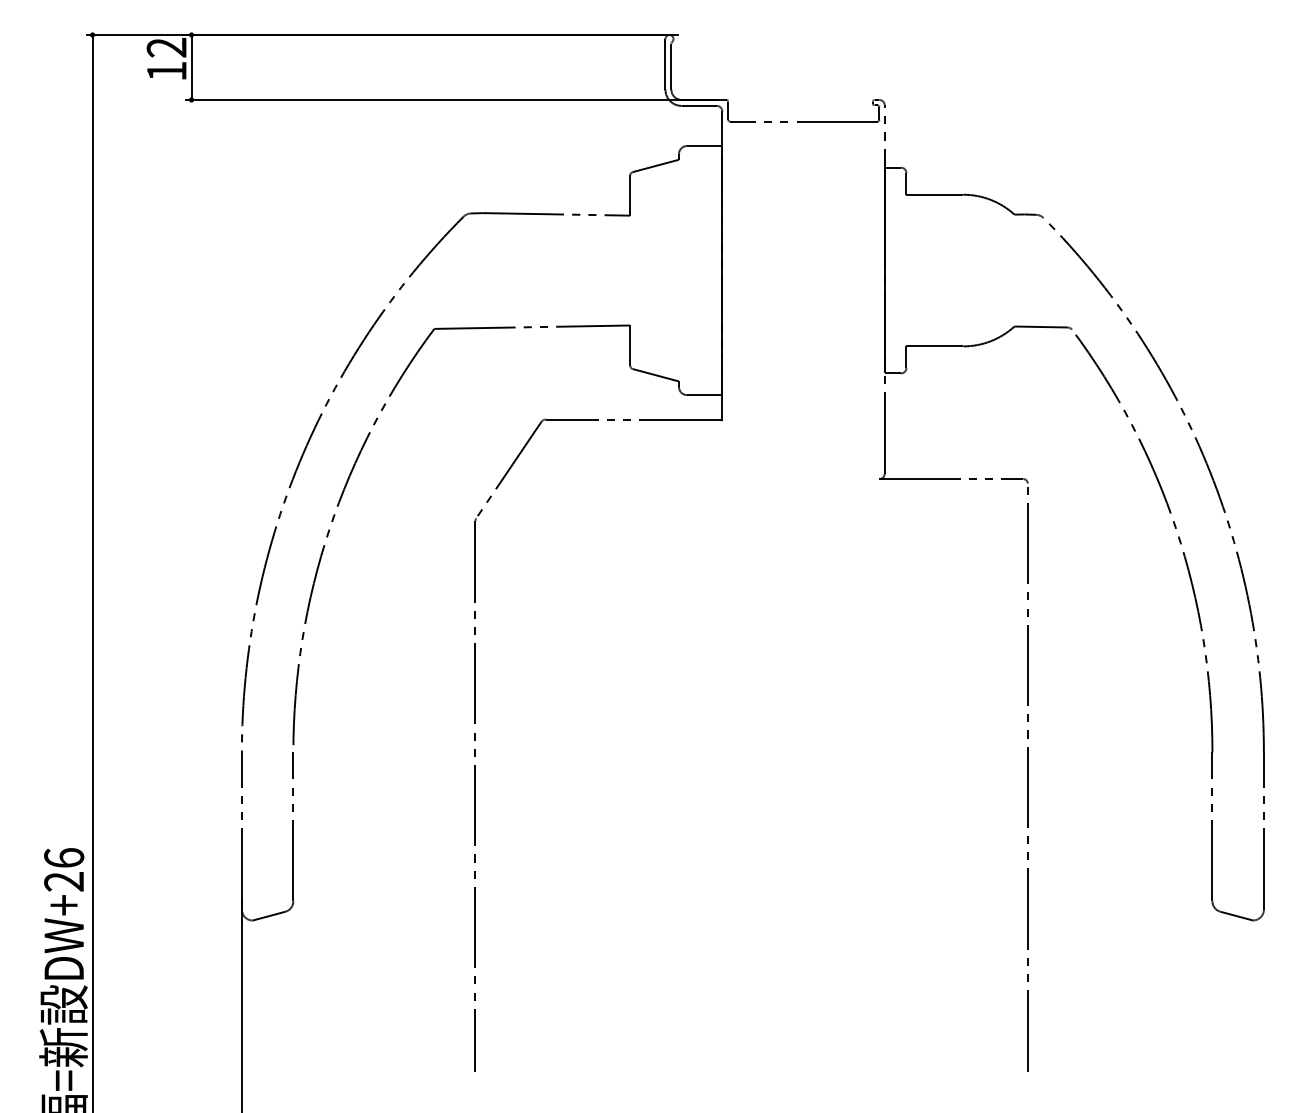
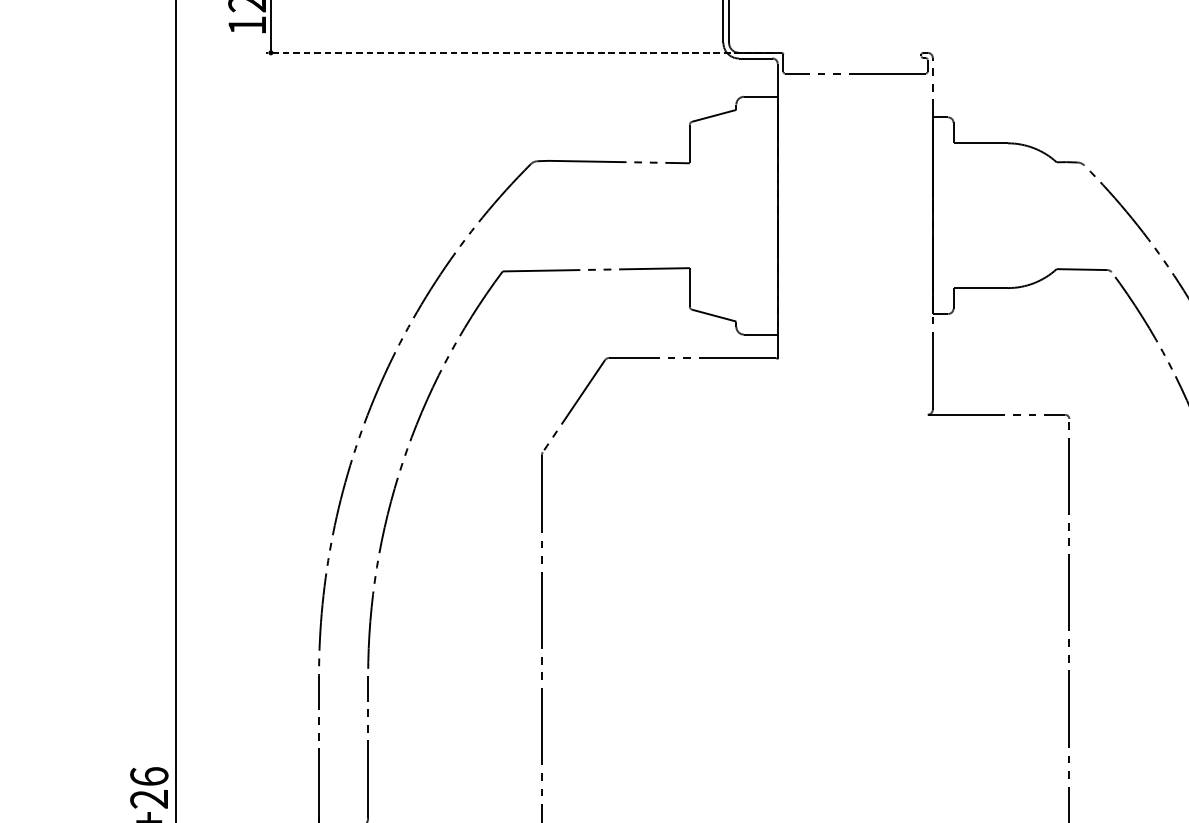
line: (451, 99) -> (519, 52), solid -> dashed

